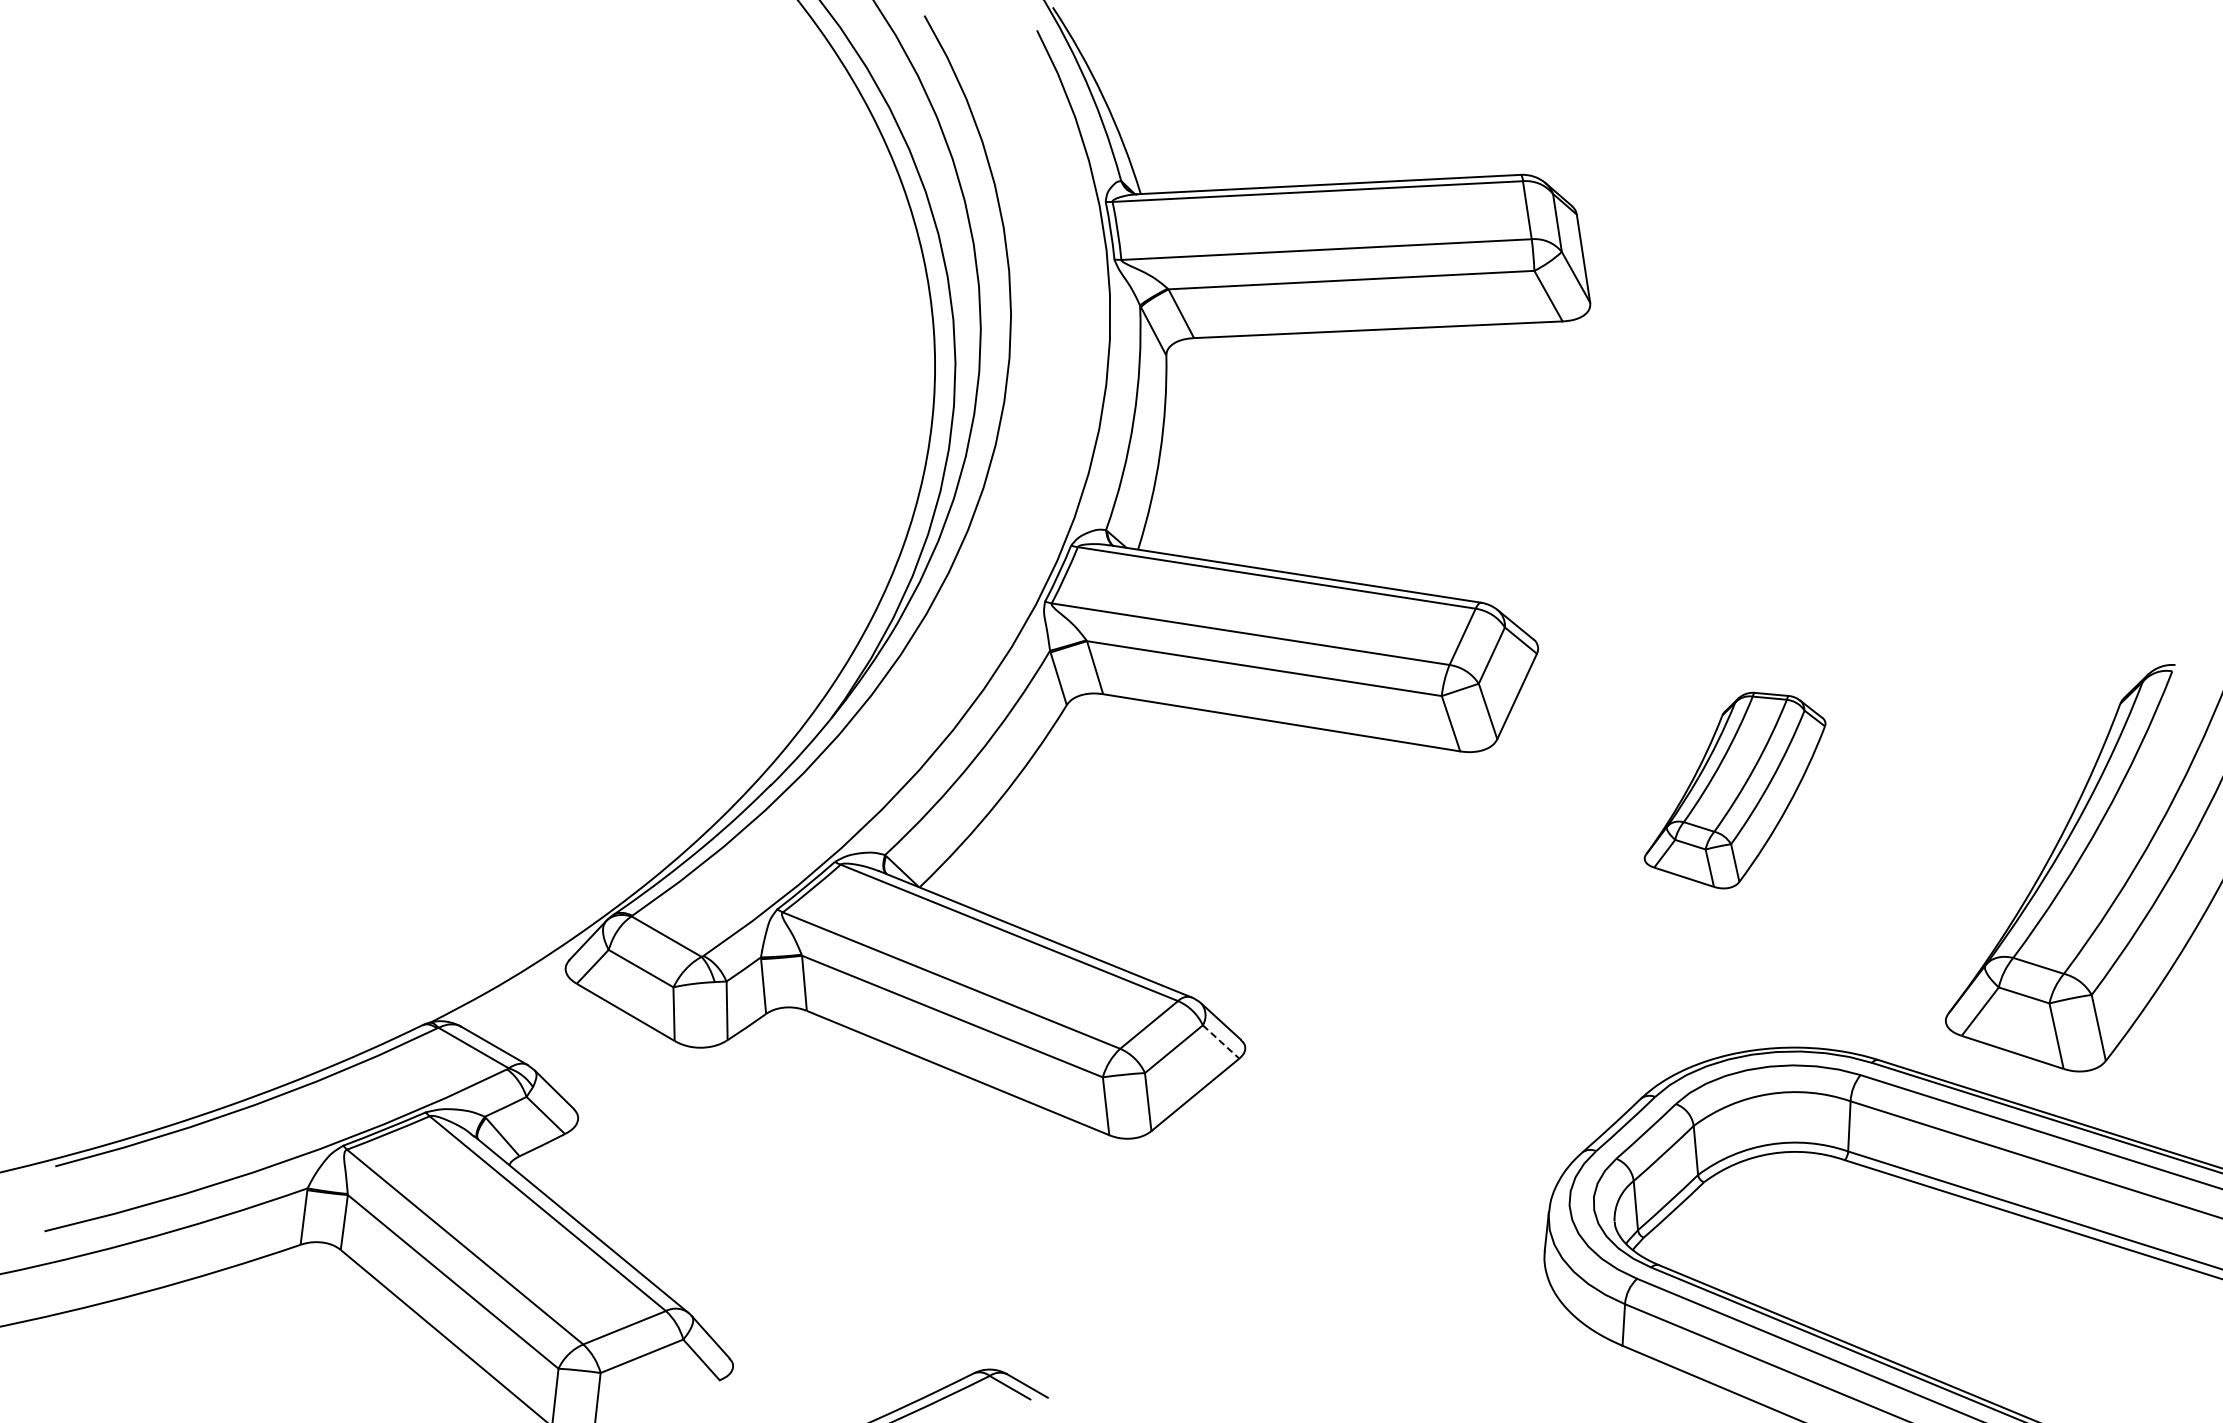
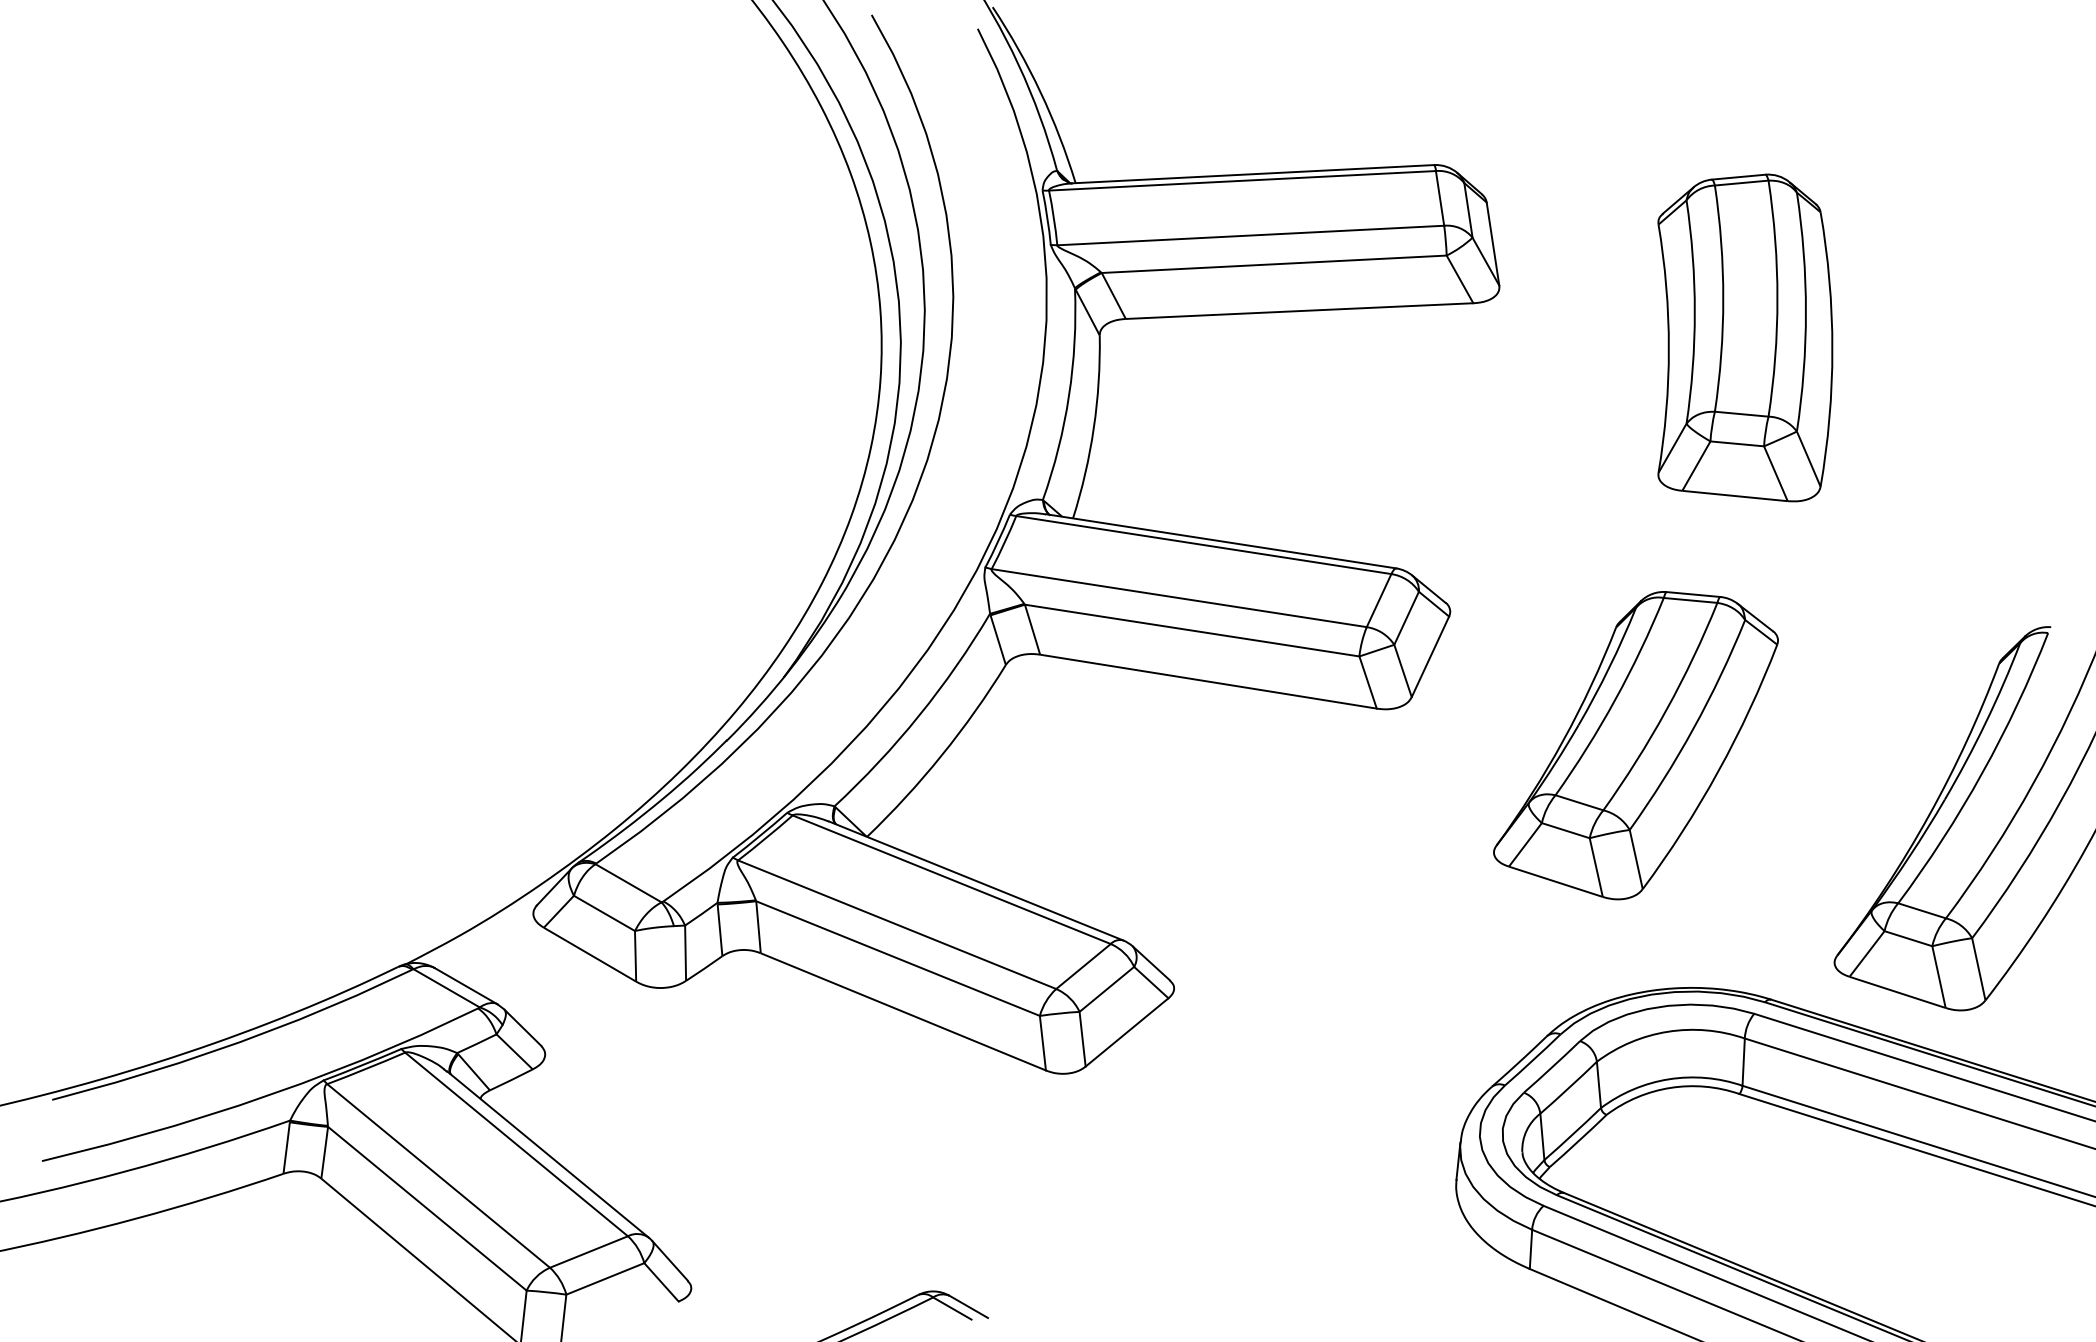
part: (1851, 358) -> (1745, 338), added
part: (1734, 790) -> (1635, 745), size x1.67
line: (1221, 1042) -> (1151, 983), dashed -> solid

